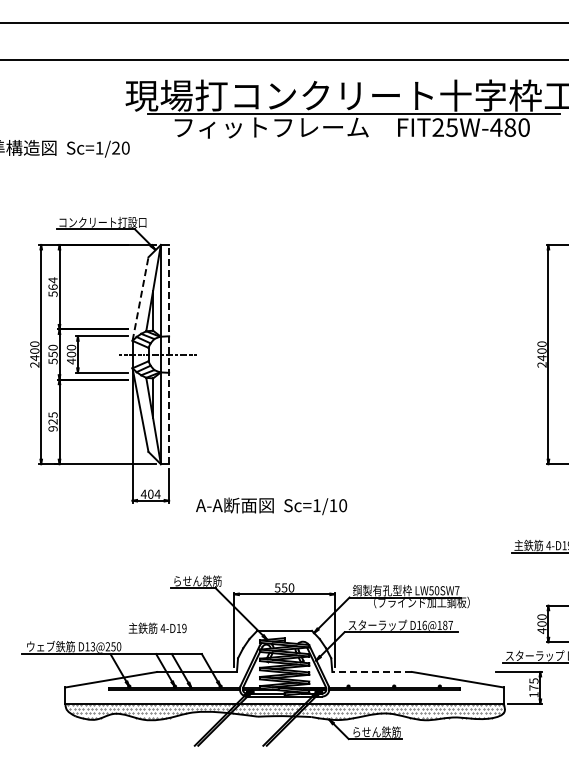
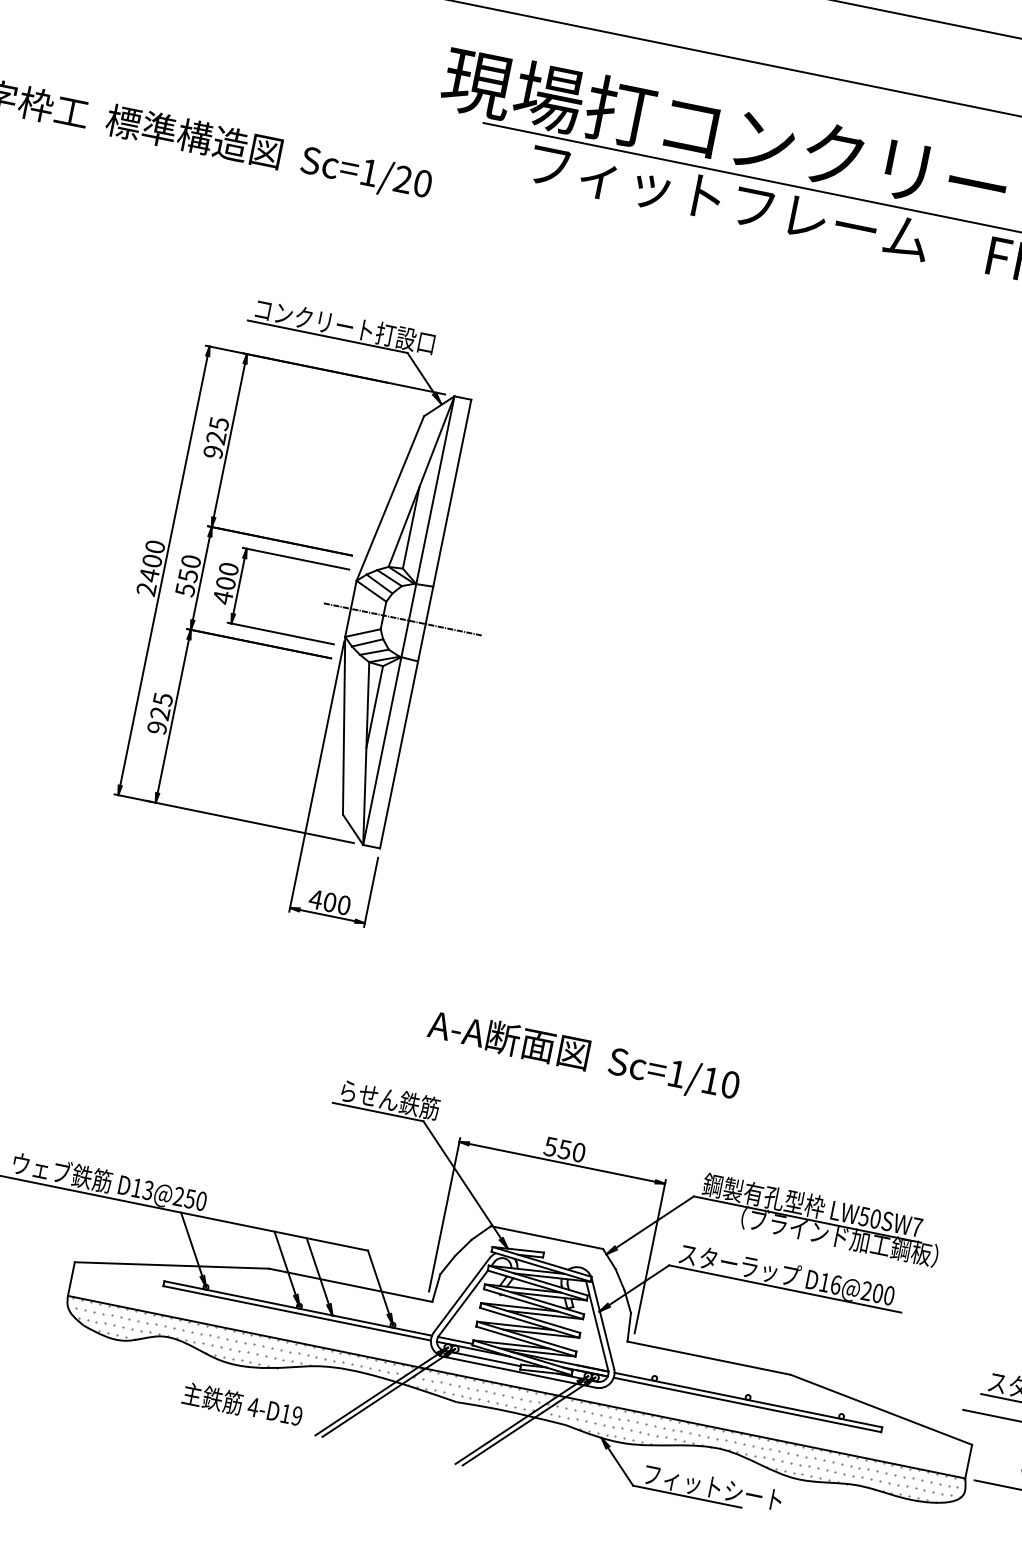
text: (52, 286) -> (215, 436), 564 -> 925
line: (140, 299) -> (390, 499), dashed -> solid
line: (169, 354) -> (426, 624), dashed -> solid
text: (157, 493) -> (344, 903), 404 -> 400
text: (271, 506) -> (583, 1056), moved
text: (444, 625) -> (876, 1293), D16@187 -> D16@200
text: (157, 627) -> (242, 1402), moved
line: (372, 671) -> (709, 1357), dashed -> solid
text: (386, 731) -> (713, 1486), らせん鉄筋 -> フィットシート

